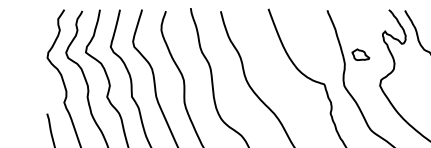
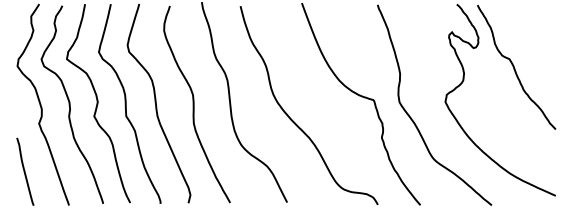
part: (360, 54) -> (420, 61), removed

